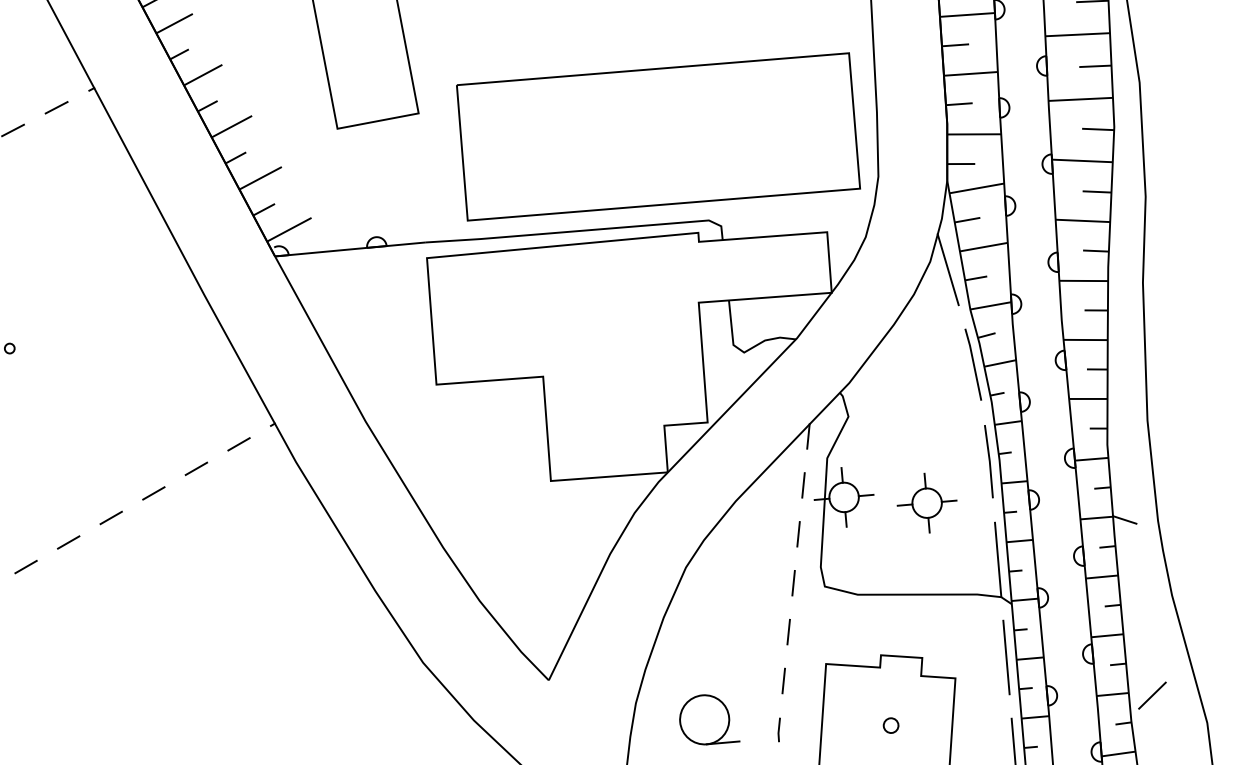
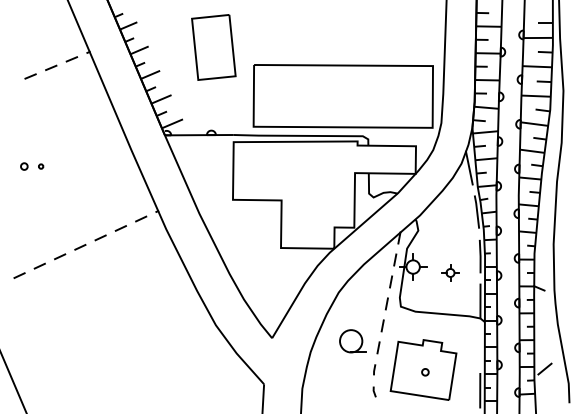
part: (926, 502) -> (450, 272), size x0.6
line: (1006, 656) -> (480, 345), removed
part: (707, 720) -> (352, 341), moved

